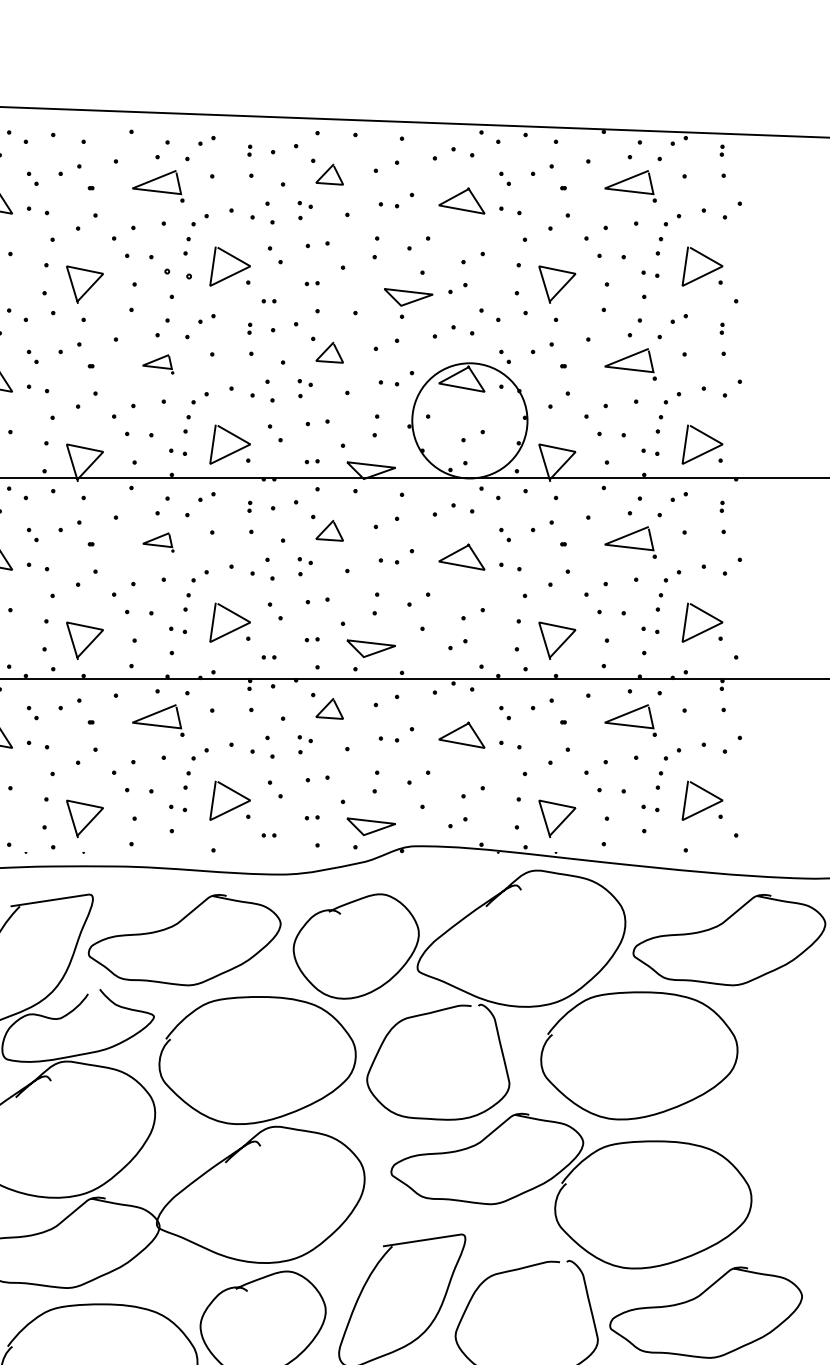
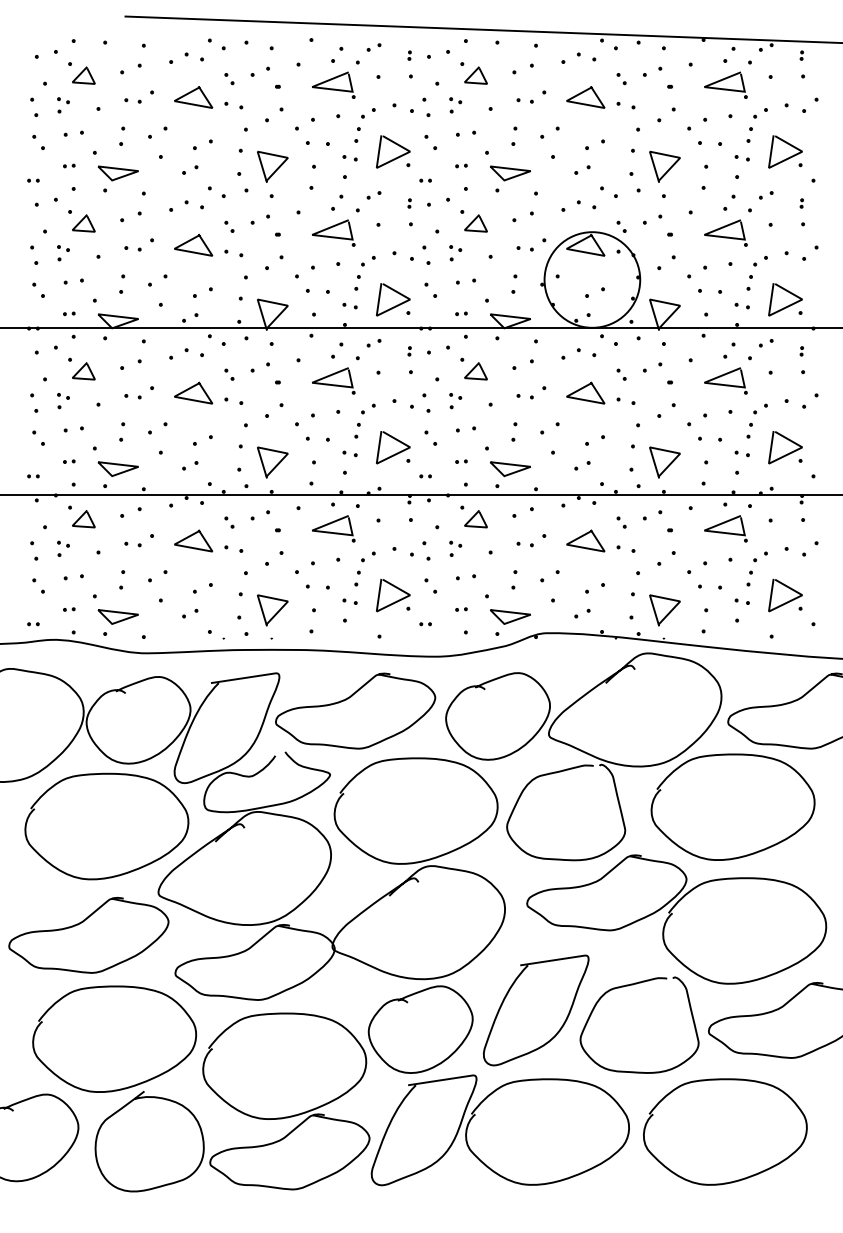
part: (177, 274) -> (349, 158), size x0.62
part: (408, 297) -> (510, 173), moved
part: (158, 363) -> (333, 232), size x1.67
part: (158, 541) -> (333, 380), size x1.67

